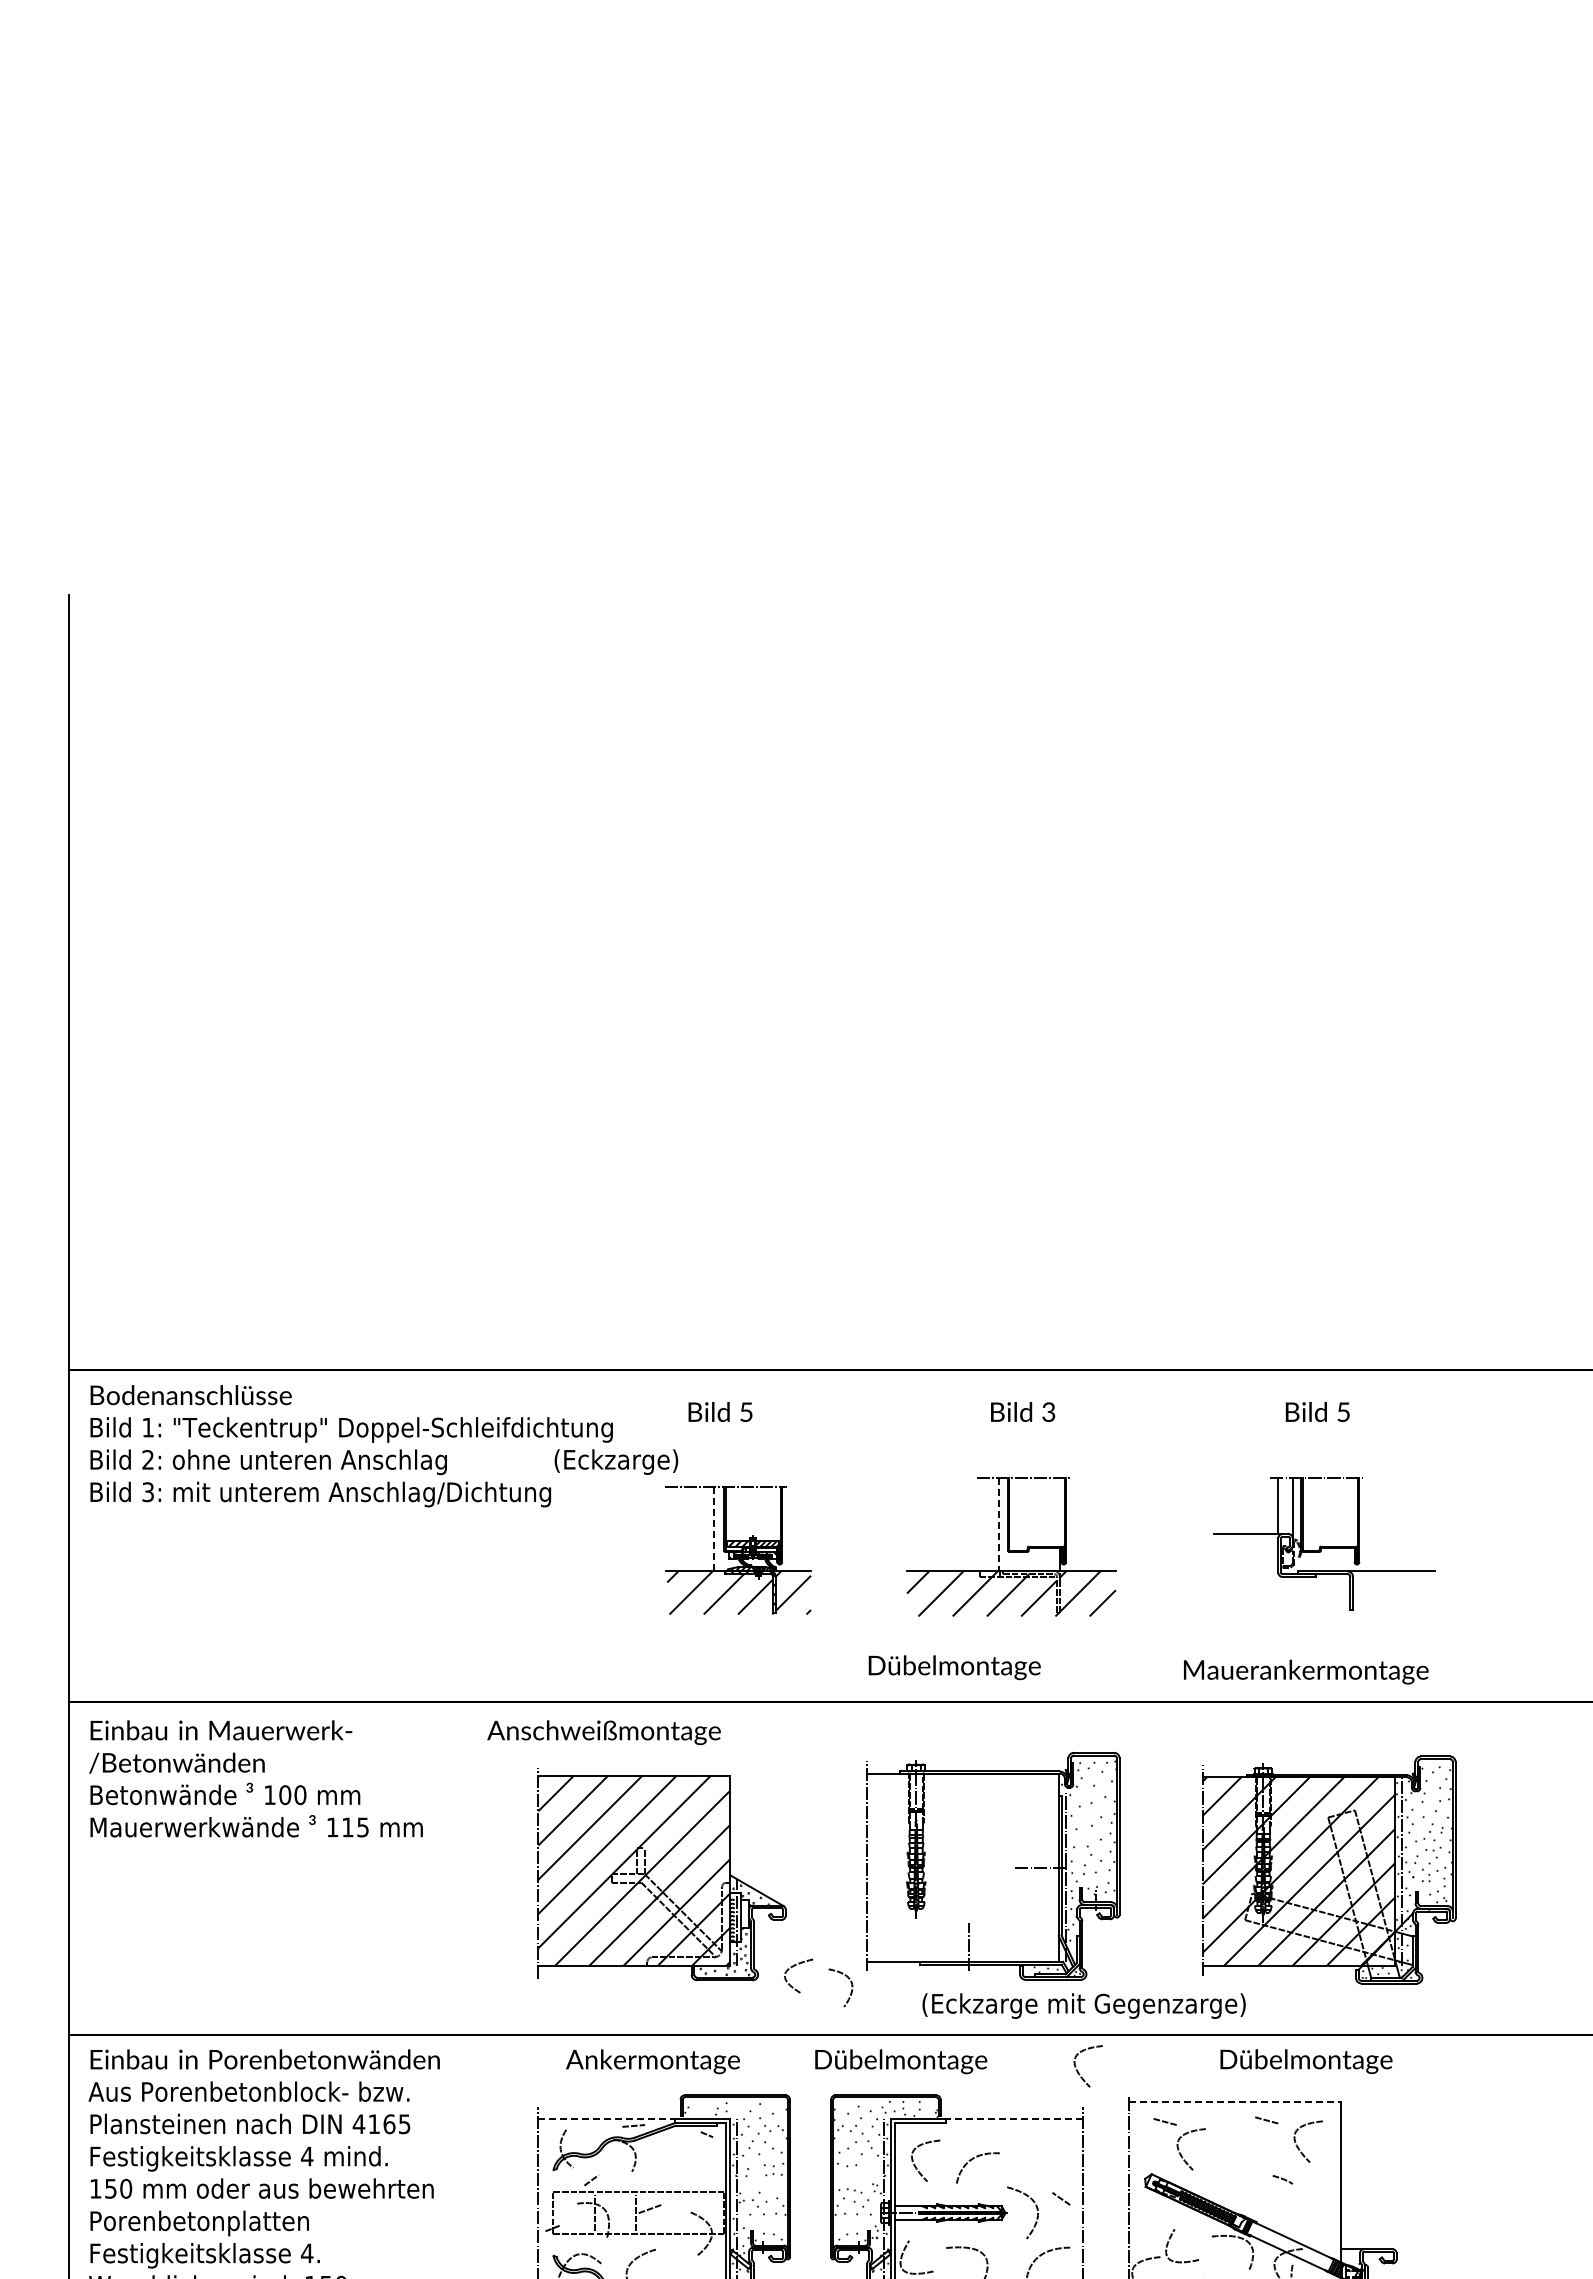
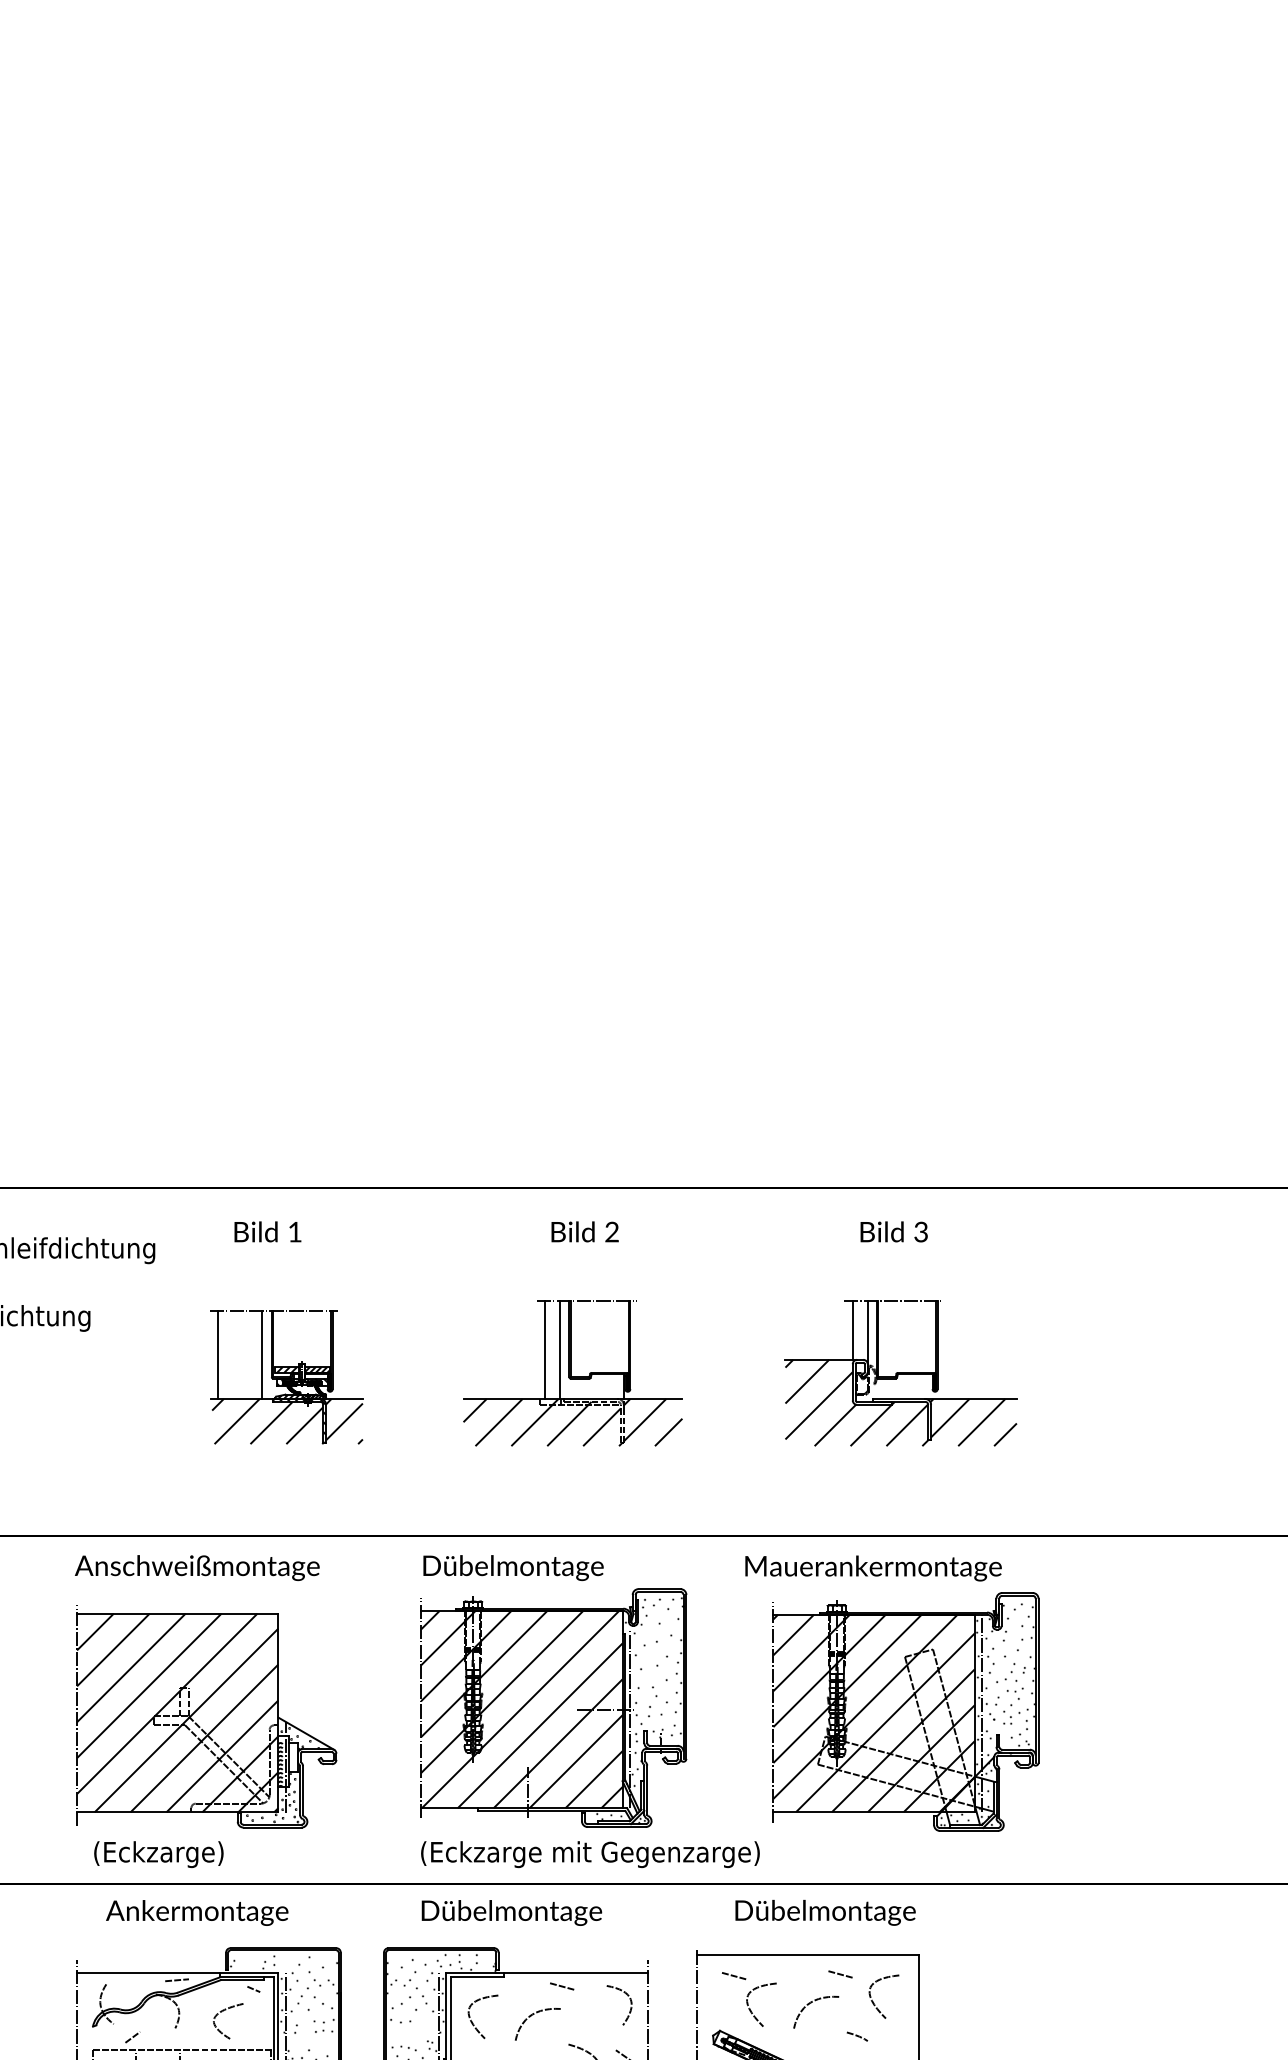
text: (1343, 1411) -> (921, 1231), 5 -> 3
text: (746, 1412) -> (295, 1232), 5 -> 1
text: (1048, 1414) -> (611, 1234), 3 -> 2
text: (616, 1461) -> (158, 1854), moved
line: (985, 1524) -> (545, 1349), added
line: (999, 1524) -> (560, 1349), dashed -> solid
line: (714, 1528) -> (261, 1354), dashed -> solid
line: (672, 1529) -> (217, 1355), added
hatch: (1324, 1575) -> (901, 1403), added
text: (954, 1667) -> (513, 1567), moved
text: (1306, 1671) -> (873, 1567), moved
text: (603, 1732) -> (196, 1567), moved
hatch: (962, 1867) -> (521, 1709), added
curve: (793, 1967) -> (222, 2012), moved
curve: (851, 1987) -> (630, 2004), moved
text: (1083, 2005) -> (589, 1854), moved
text: (901, 2061) -> (512, 1912), moved
text: (1306, 2061) -> (825, 1912), moved
curve: (1079, 2072) -> (644, 1924), removed
line: (1235, 2101) -> (807, 1954), dashed -> solid
line: (607, 2118) -> (149, 1972), dashed -> solid
line: (1013, 2118) -> (575, 1972), dashed -> solid
line: (1000, 2131) -> (561, 1986), added
curve: (1238, 2148) -> (810, 2003), added

